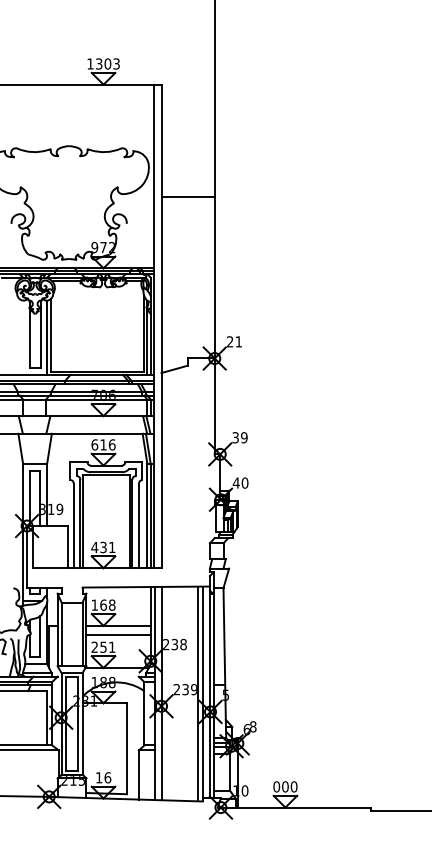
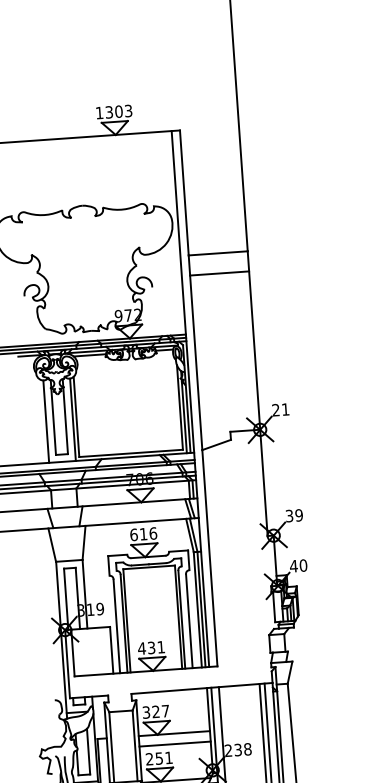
line: (187, 215) -> (218, 273), added
line: (23, 337) -> (46, 421), added
text: (103, 604) -> (155, 711), 168 -> 327

